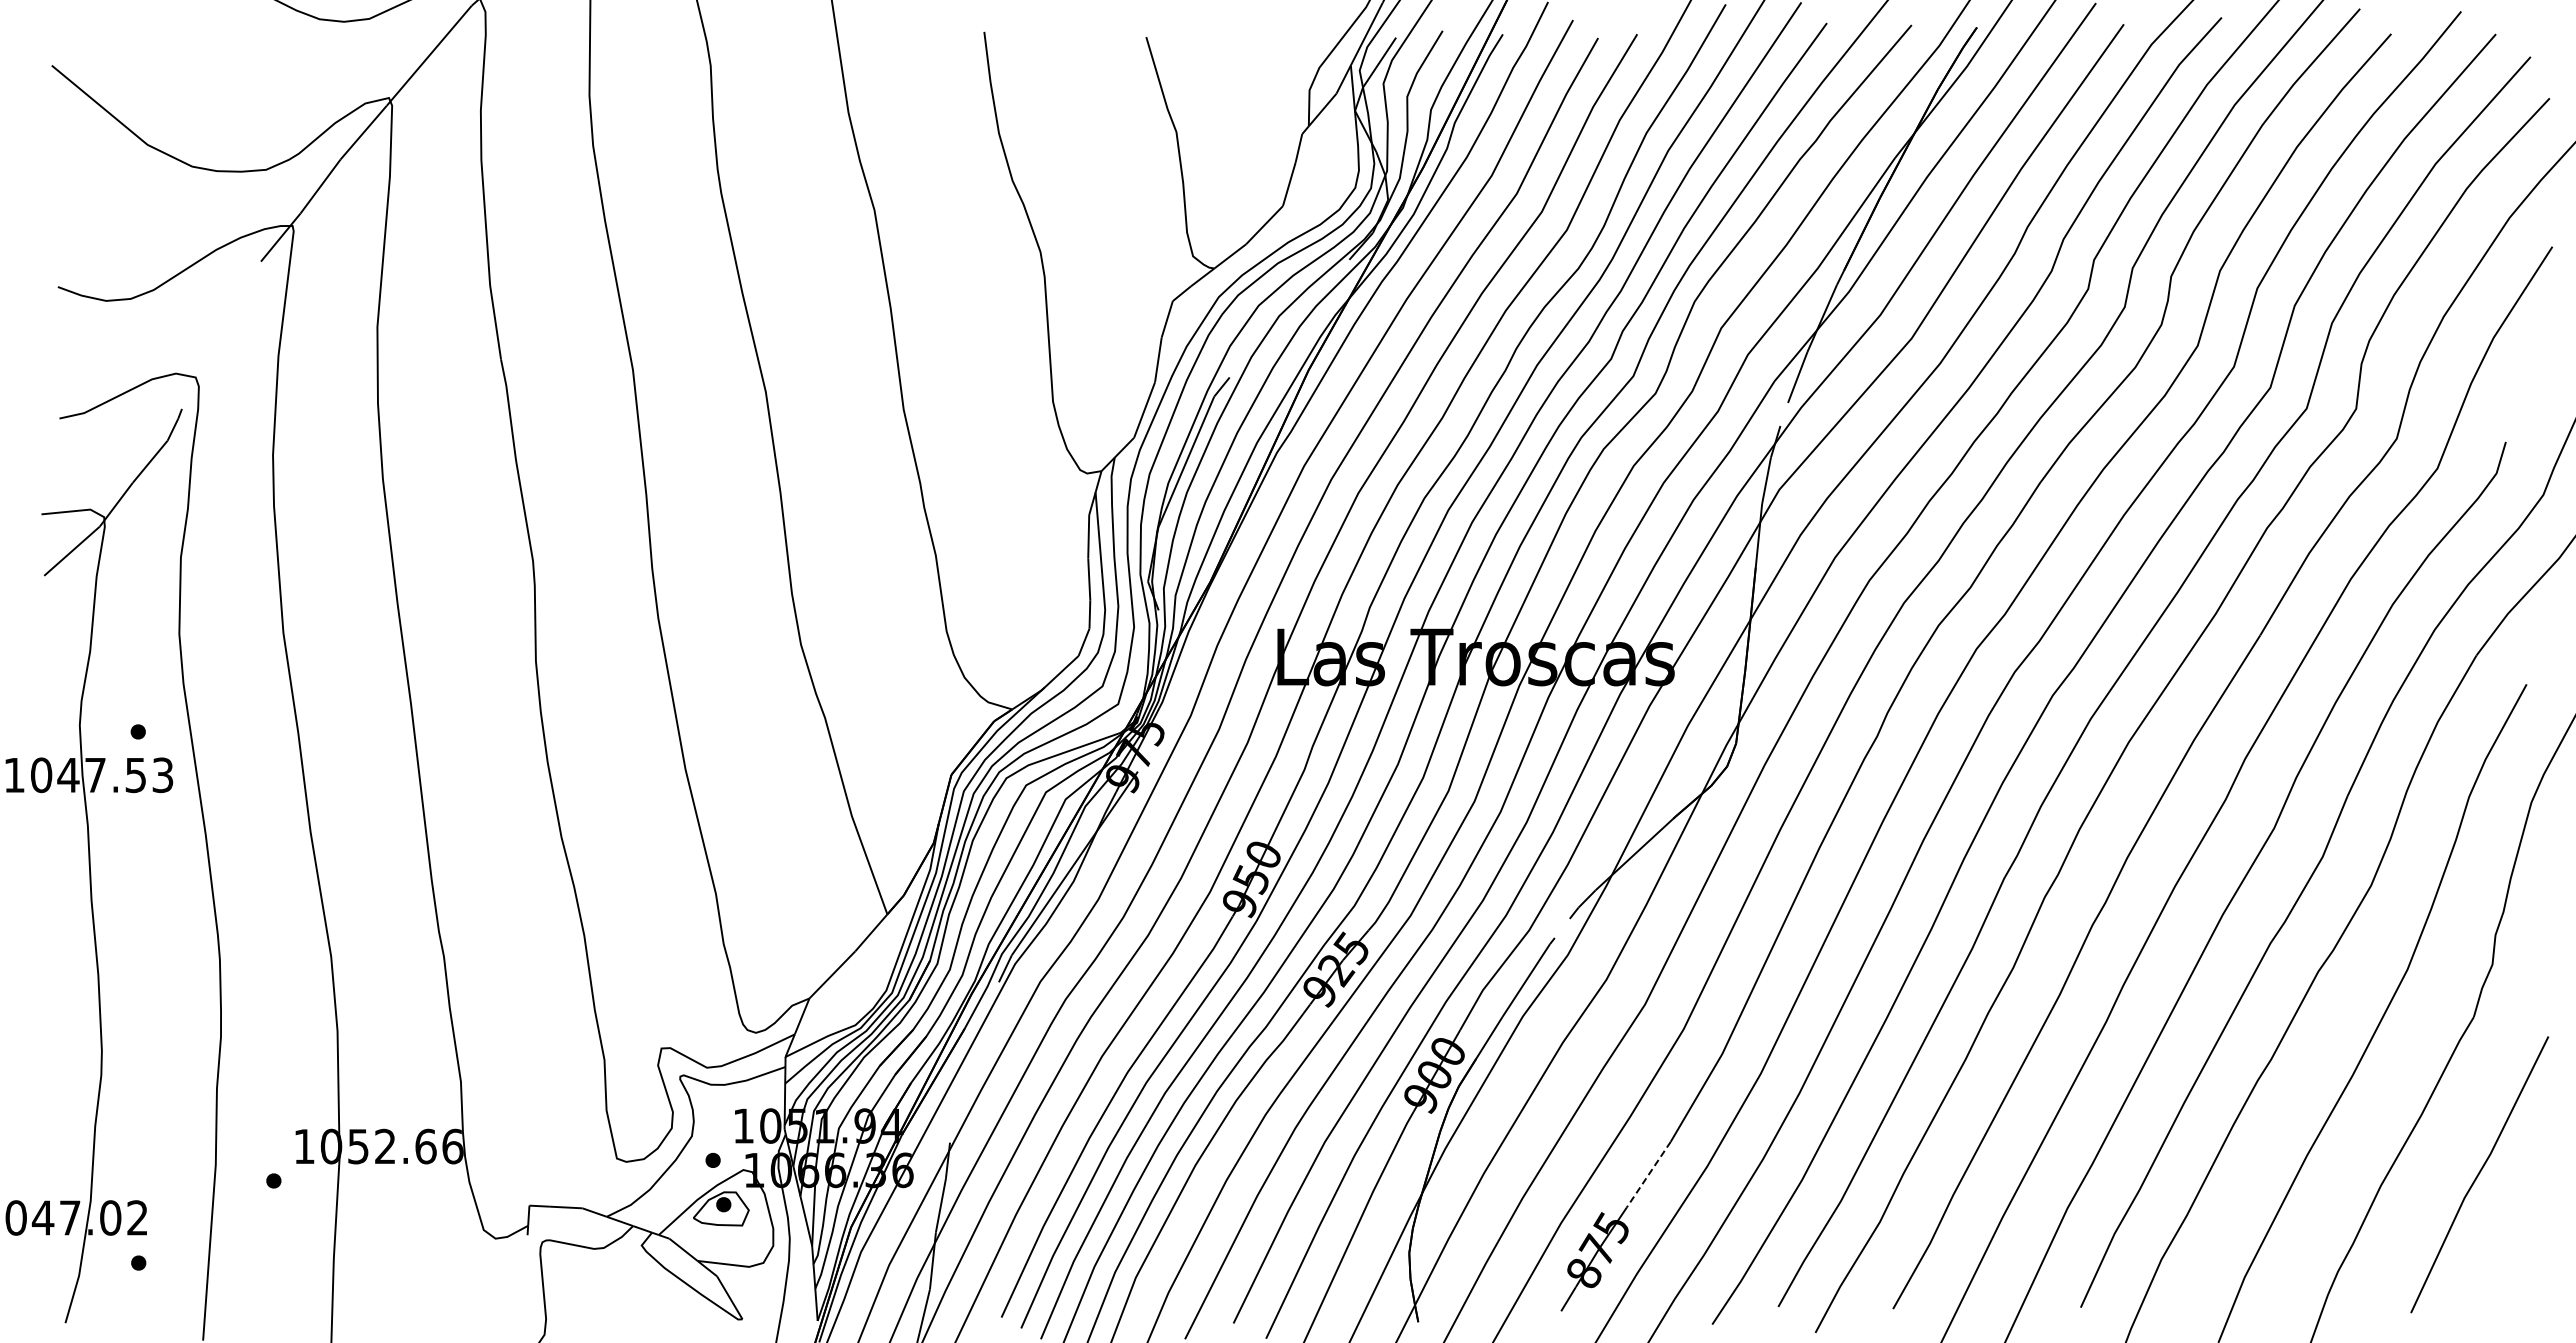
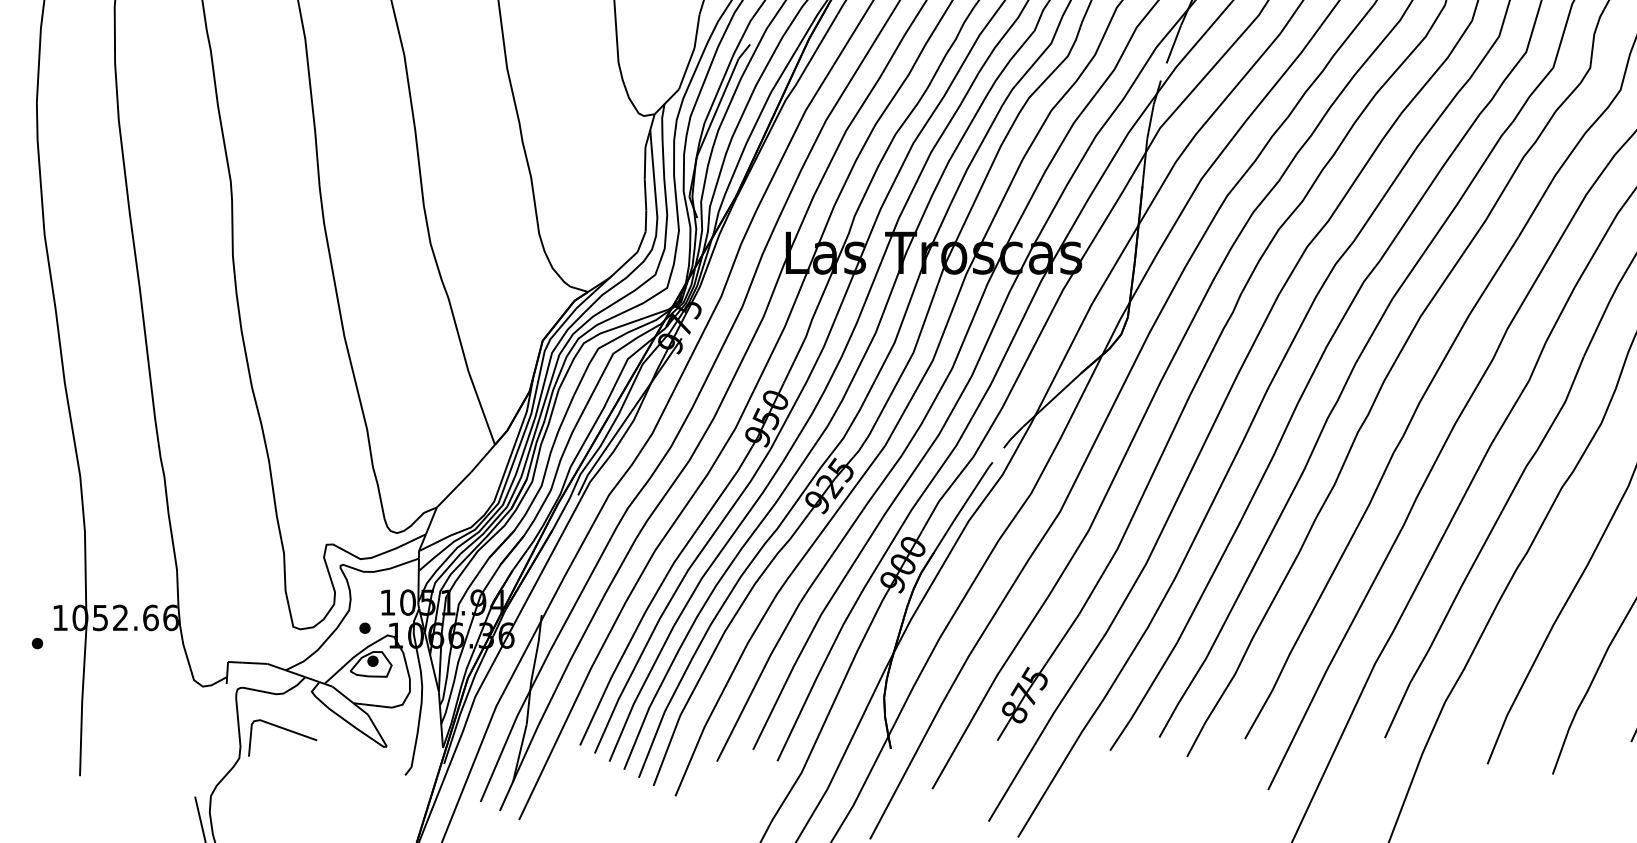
line: (1648, 1174) -> (1062, 638), dashed -> solid
line: (607, 1297) -> (286, 730), added

